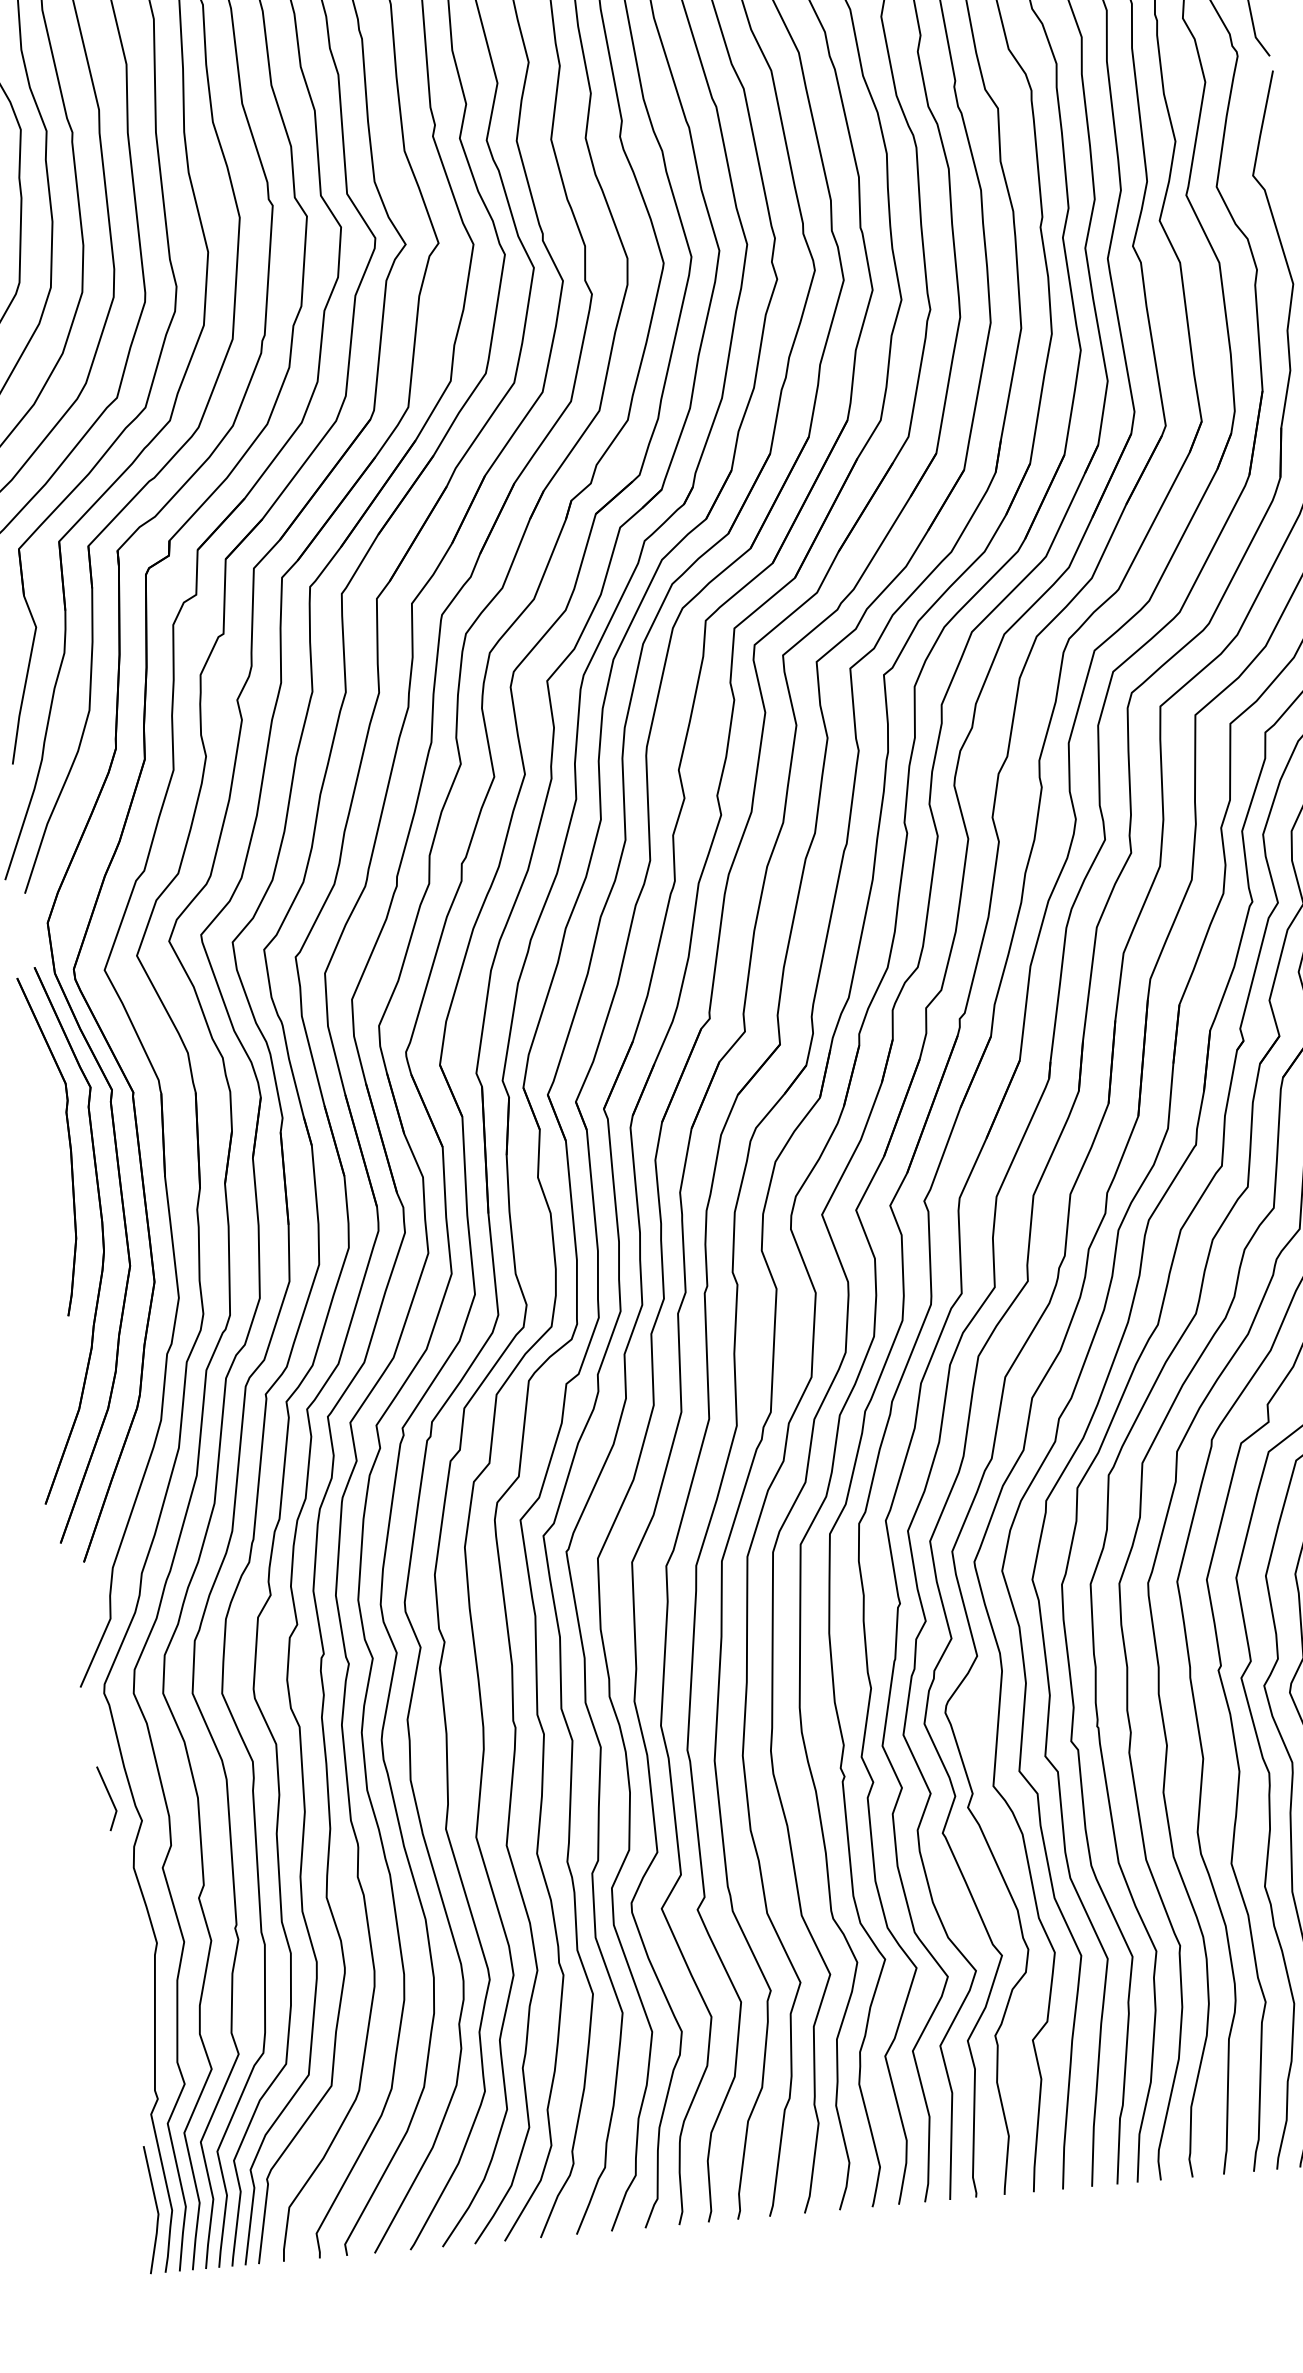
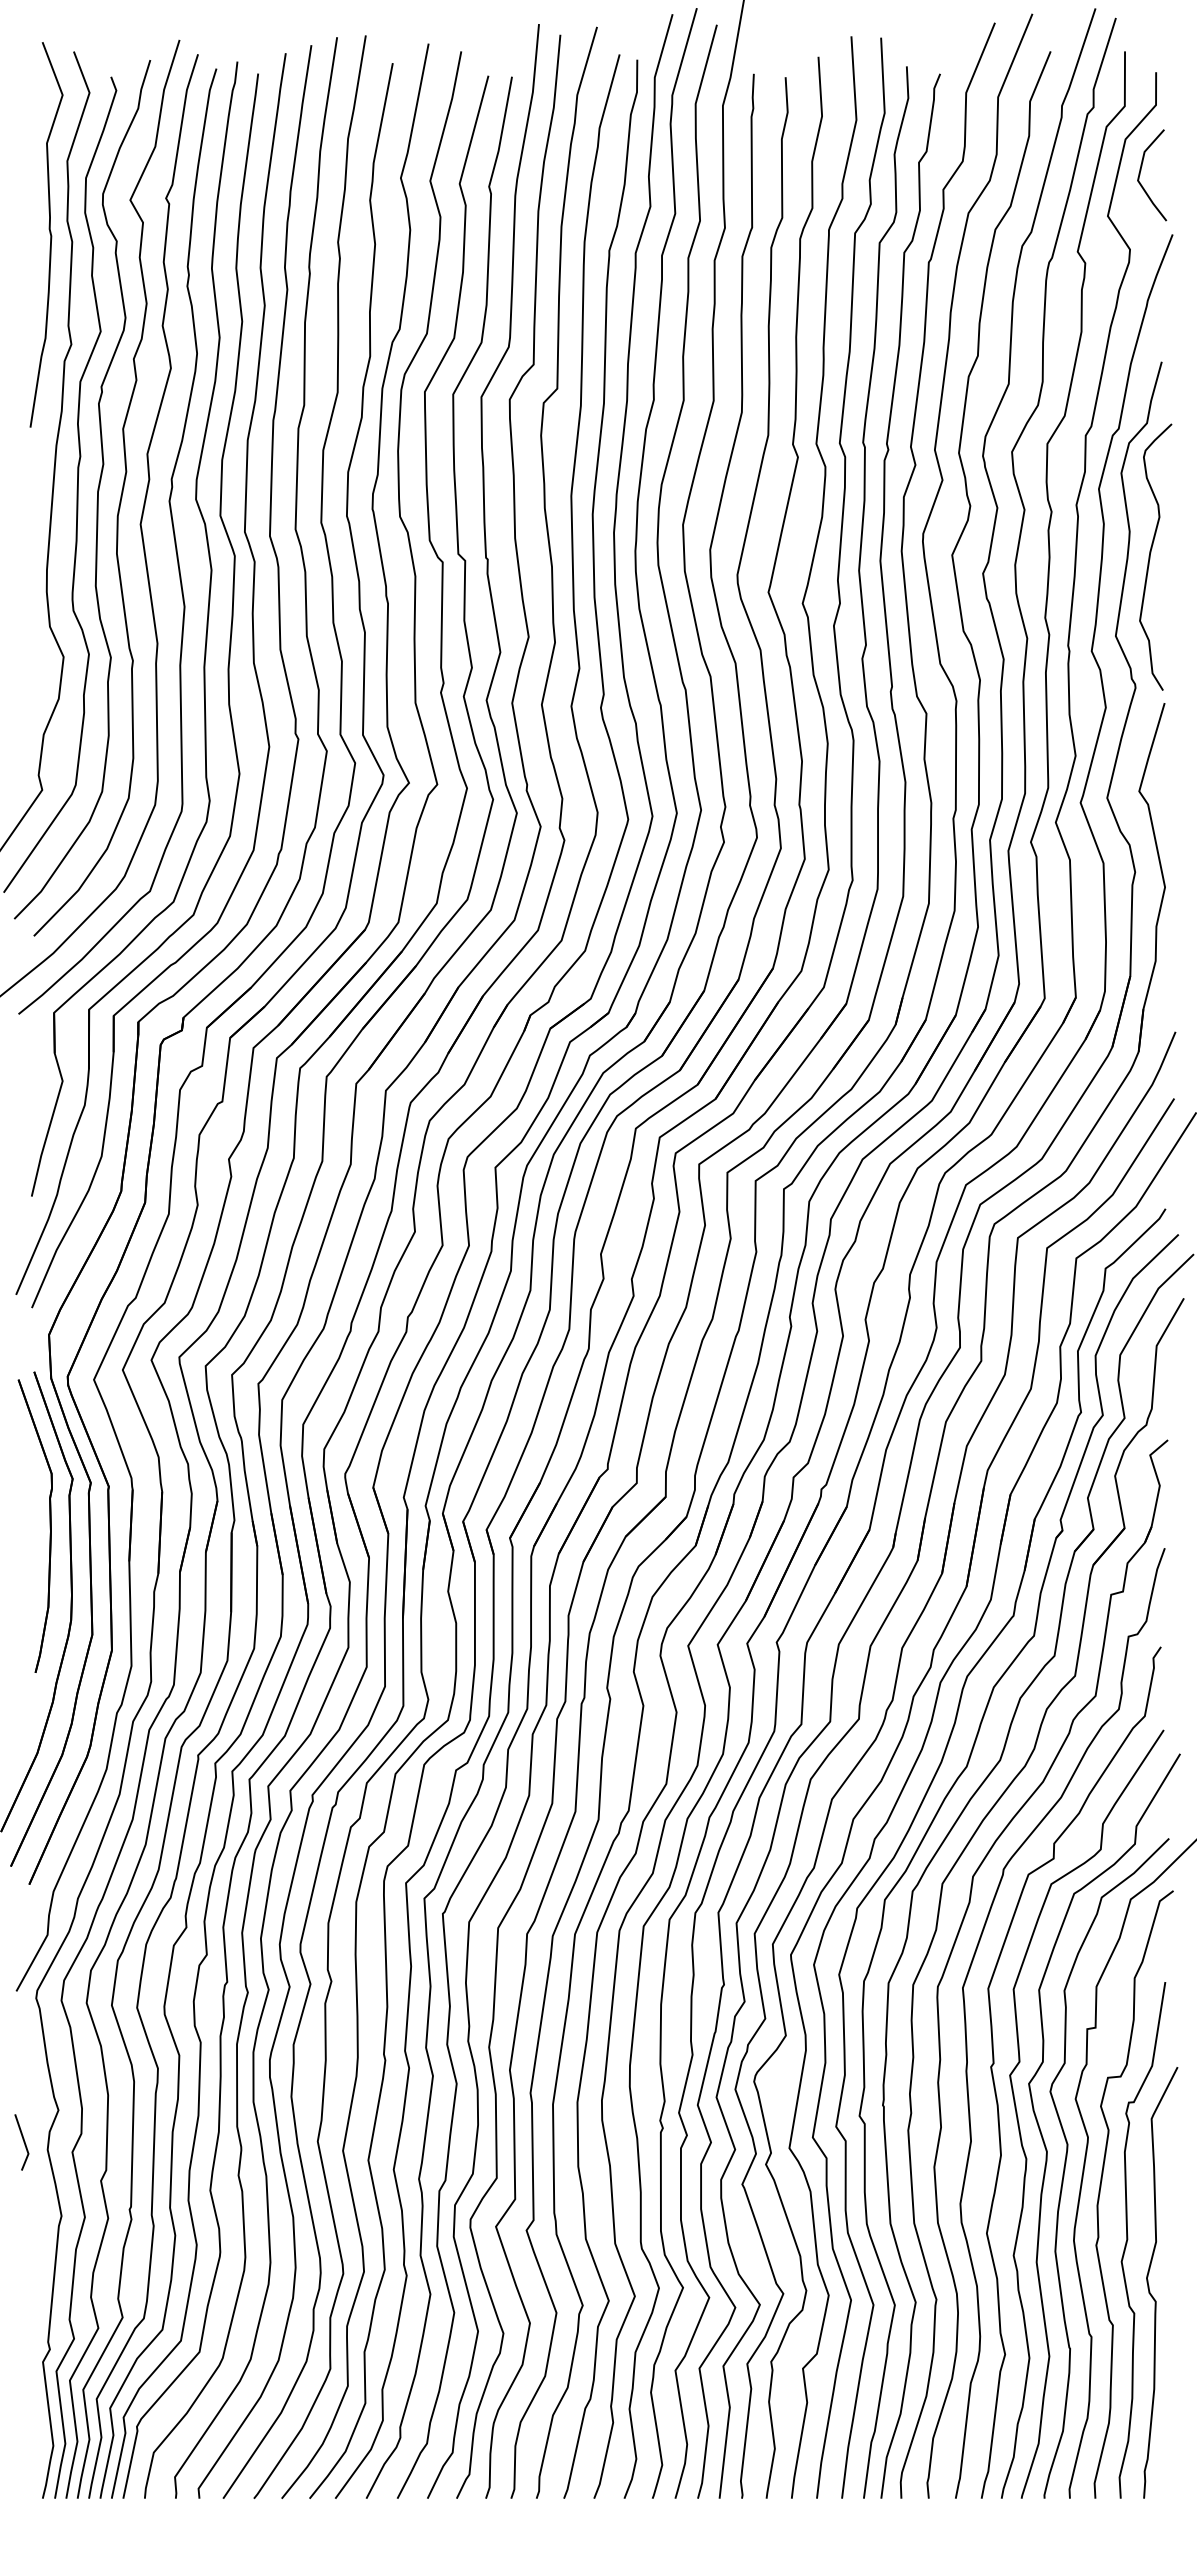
line: (109, 1798) -> (23, 2142), moved
line: (155, 2209) -> (39, 2443), removed

